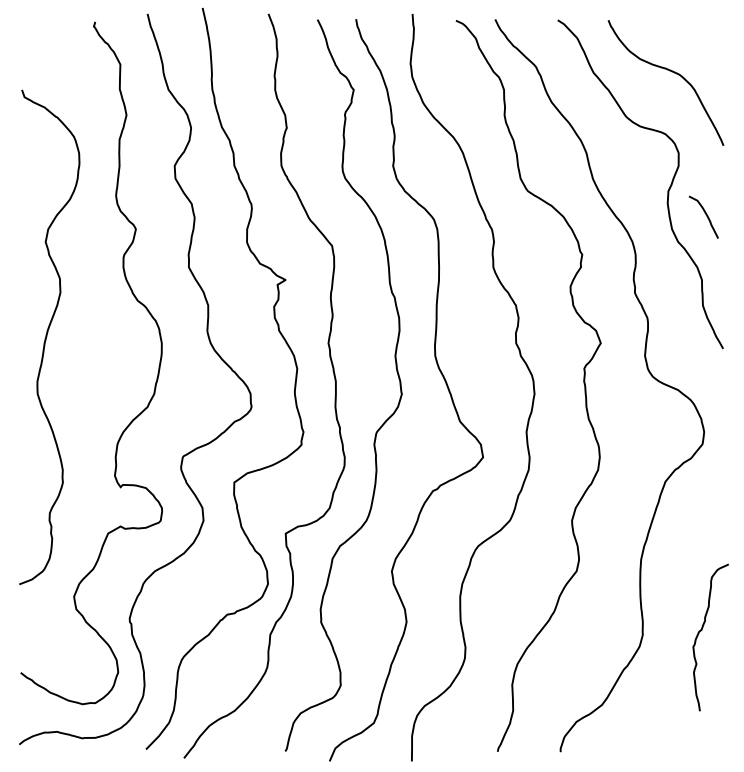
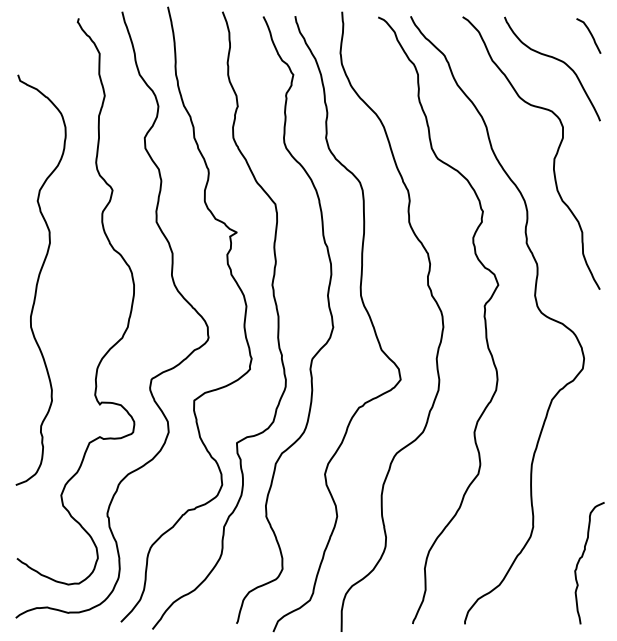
curve: (705, 214) -> (590, 33), moved
curve: (702, 630) -> (582, 557), moved

